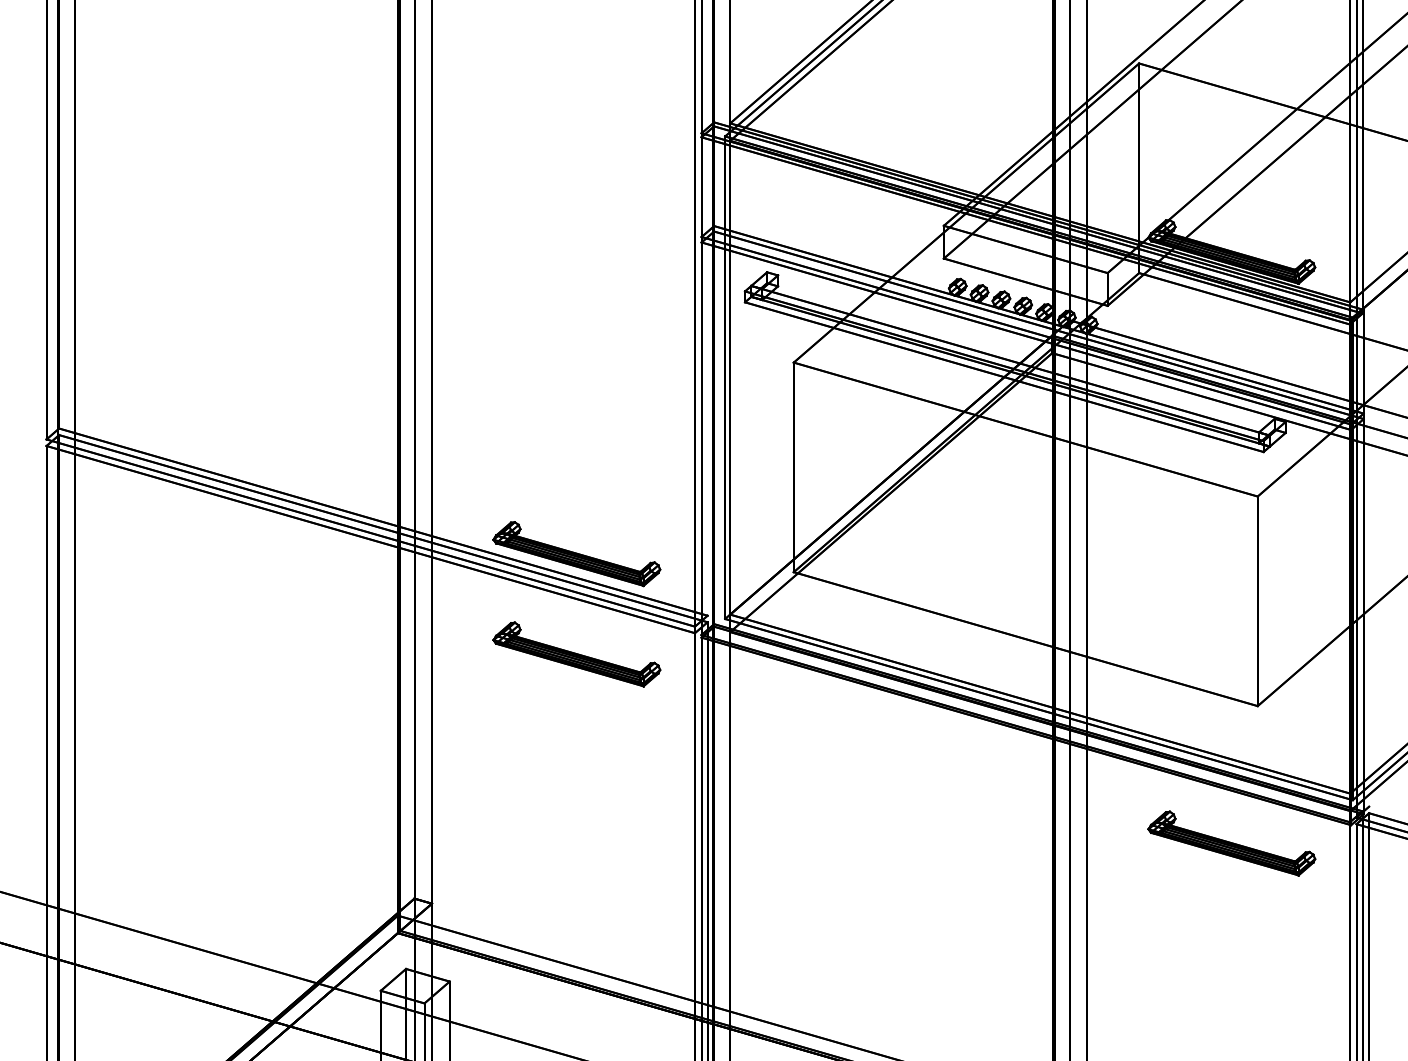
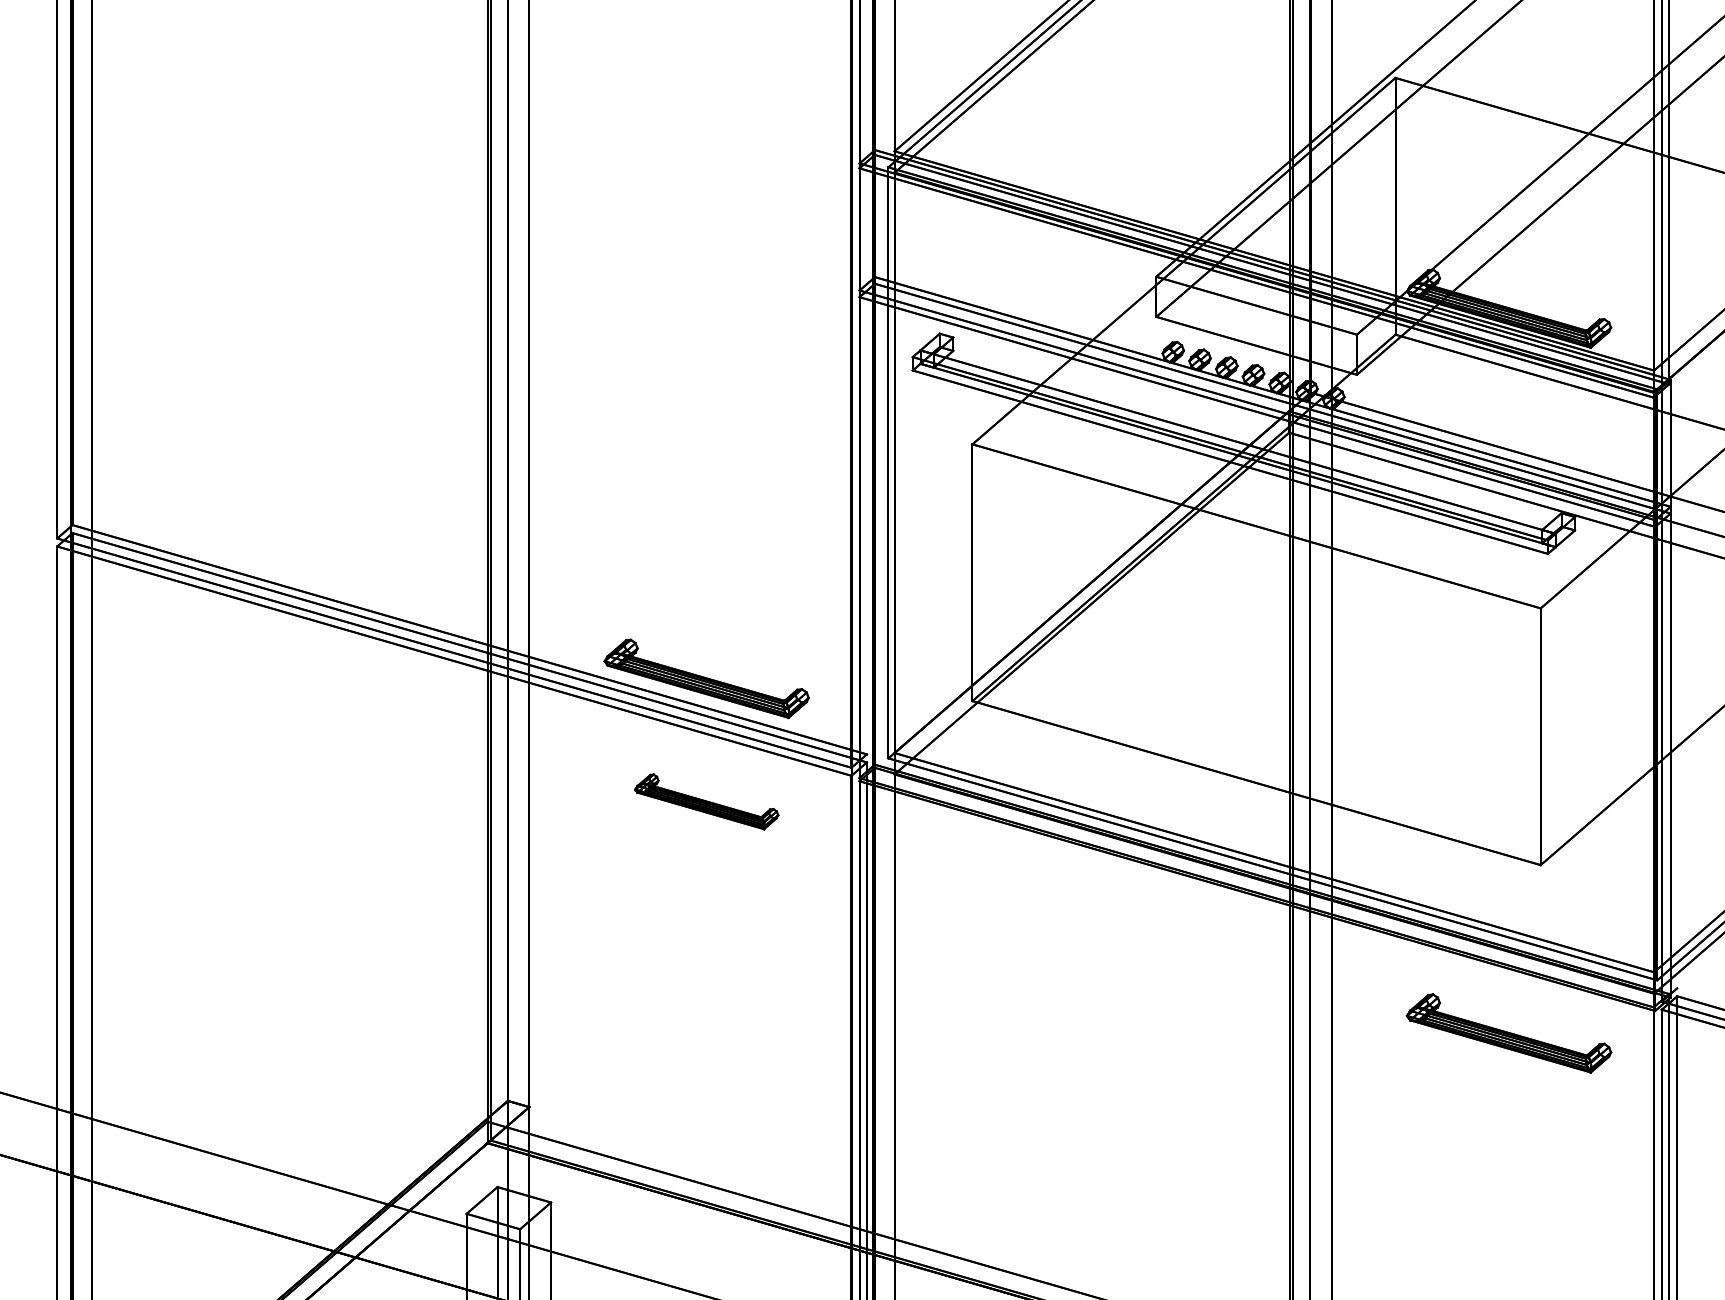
part: (576, 654) -> (706, 801), size x0.7

